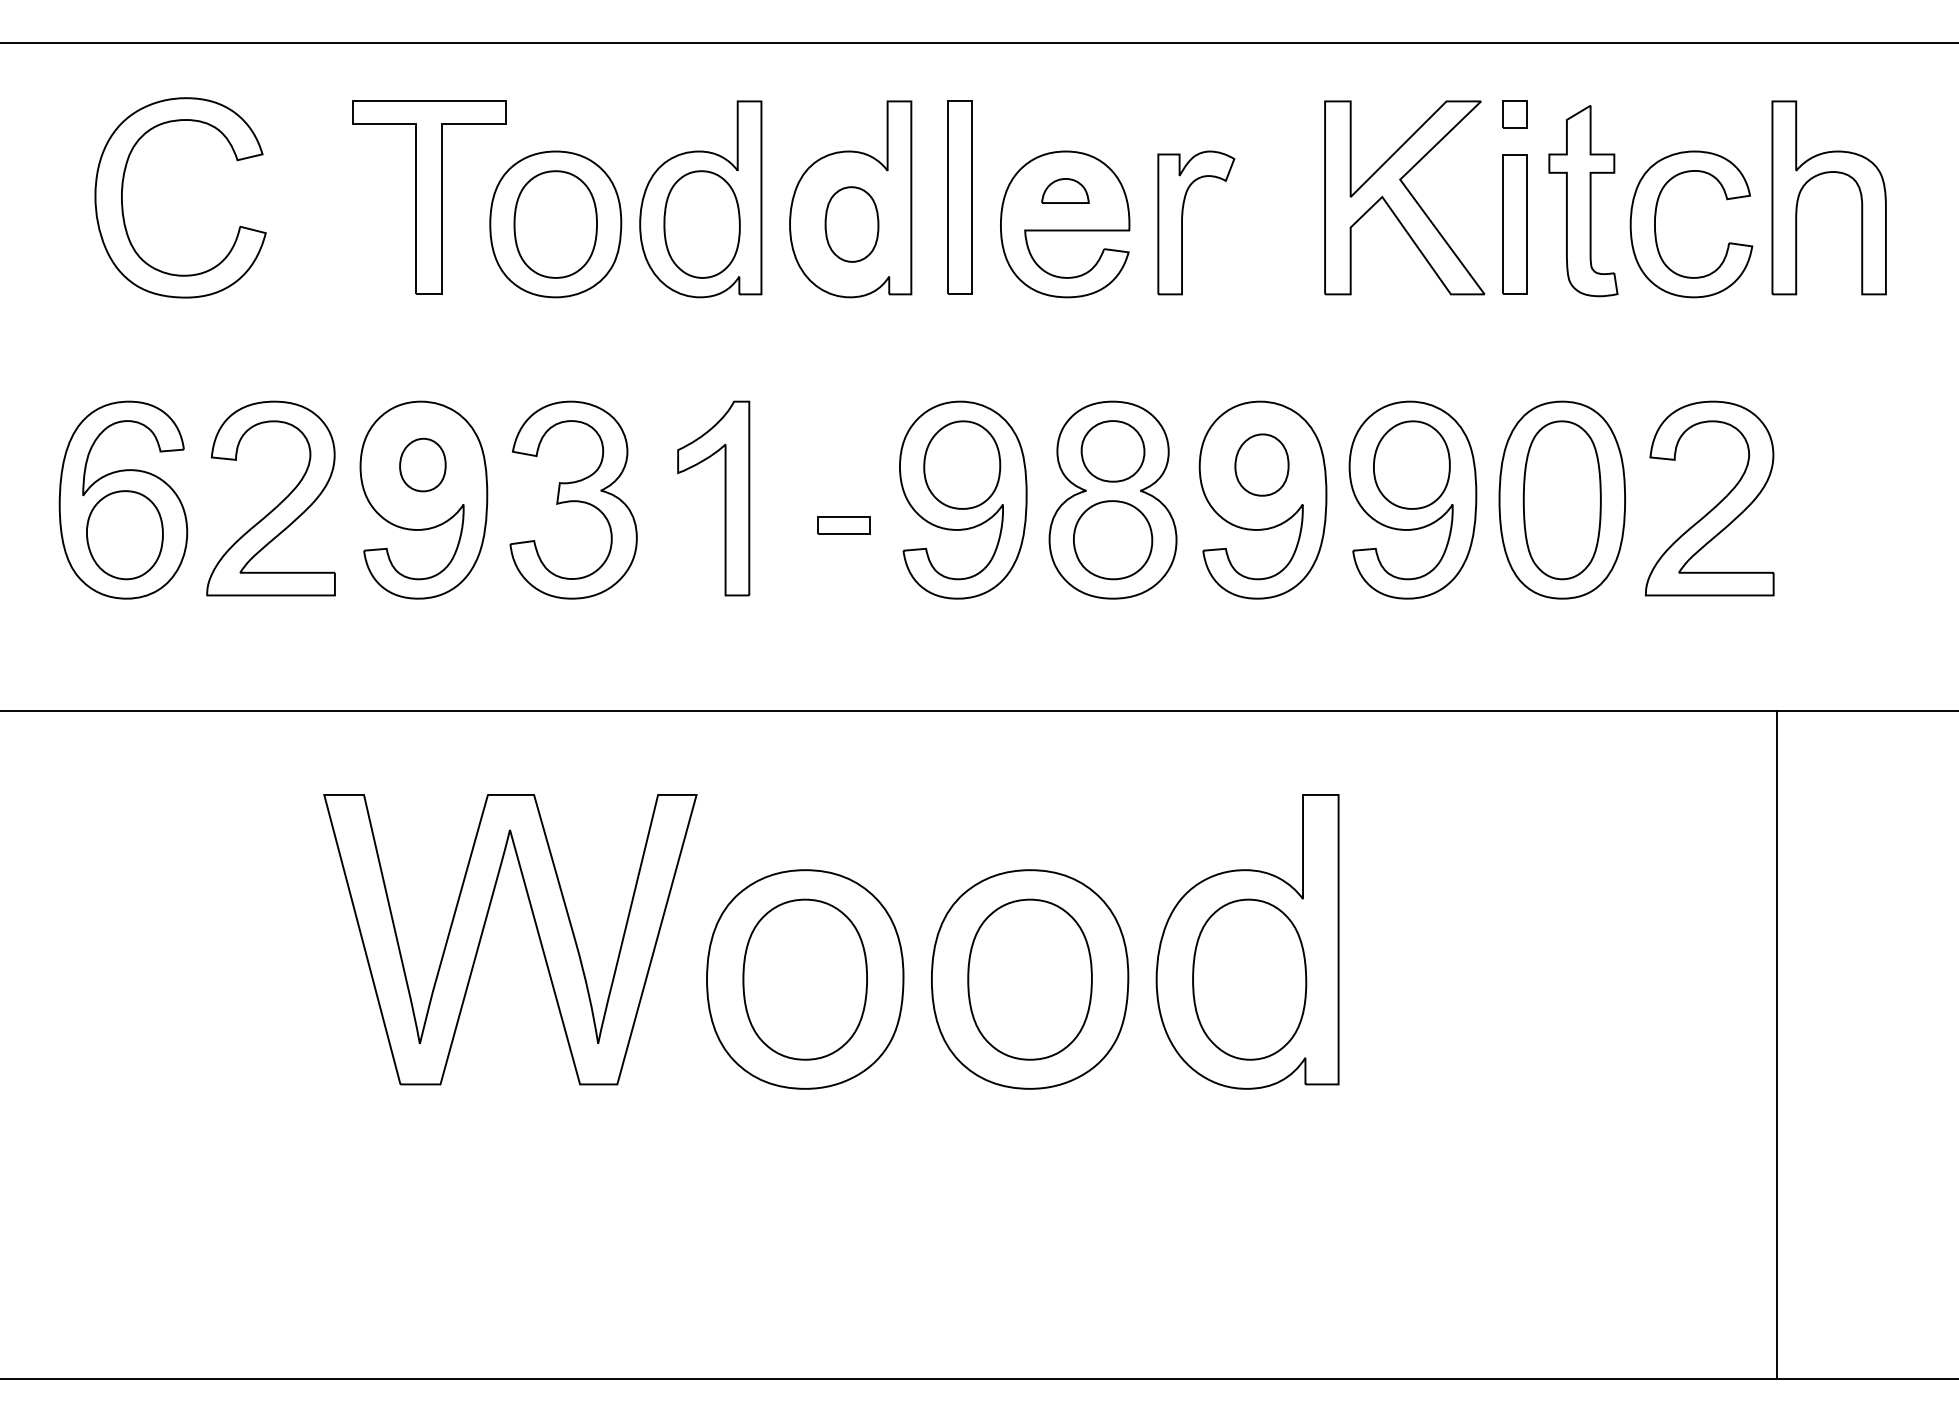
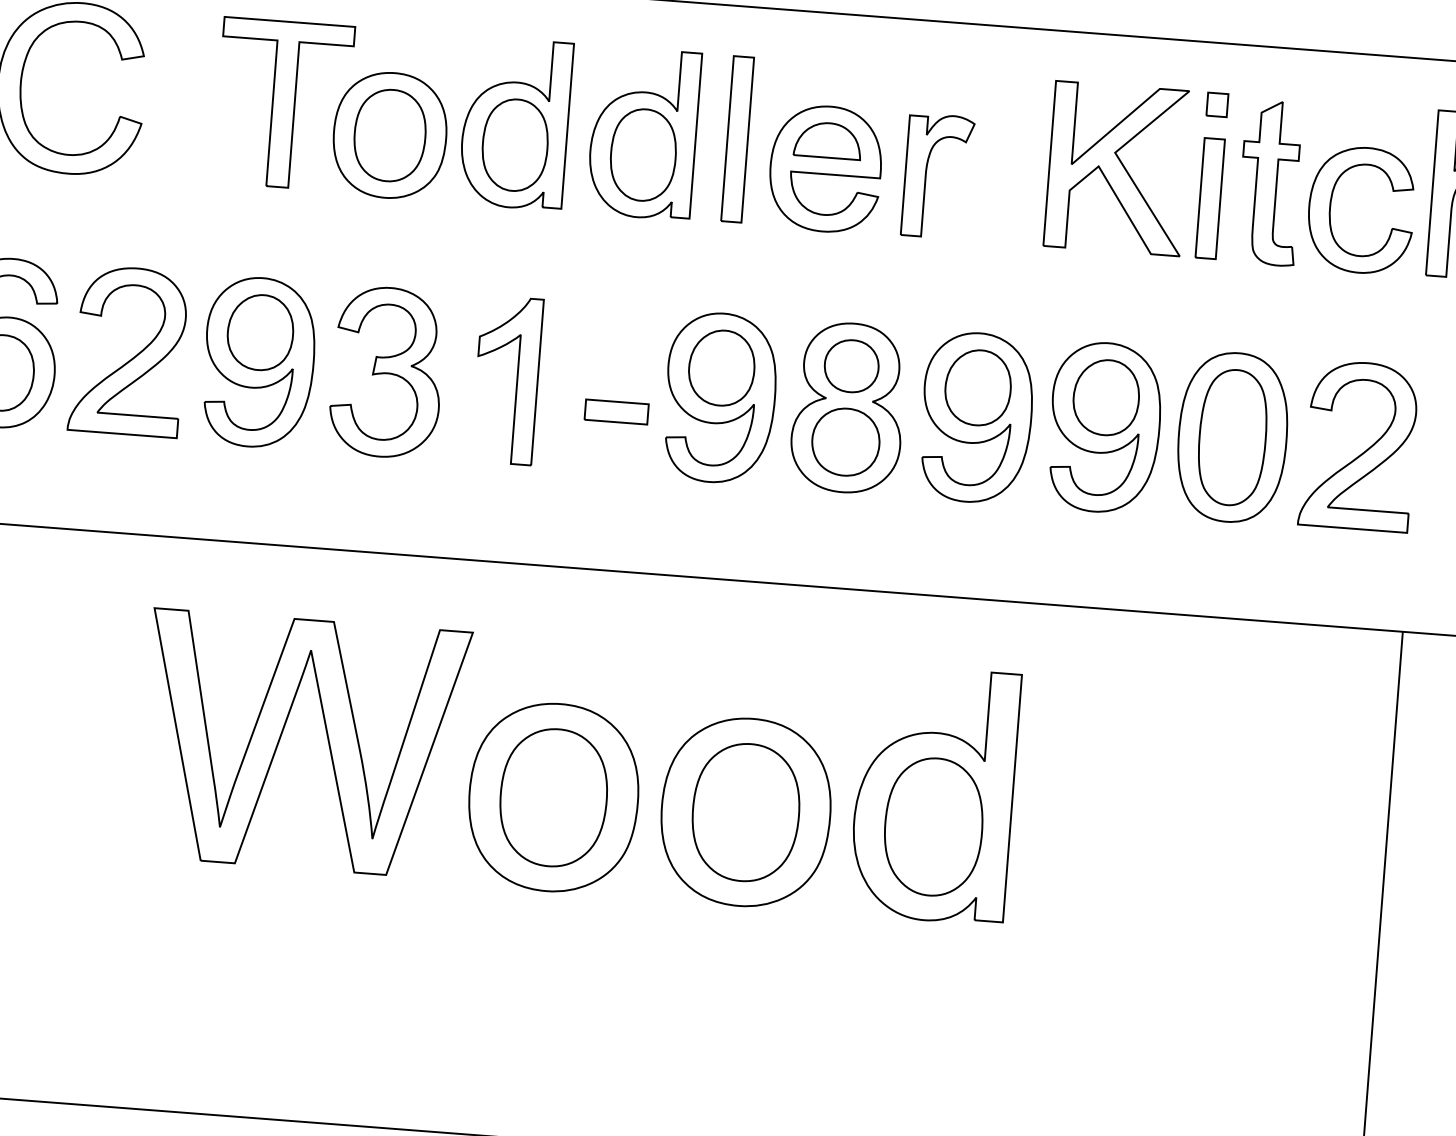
part: (1065, 190) -> (828, 140), size x1.67
part: (851, 224) -> (642, 155), size x1.43
part: (422, 464) -> (260, 332), size x1.67
part: (1261, 464) -> (977, 387), size x1.43
part: (843, 525) -> (616, 411), size x1.43

